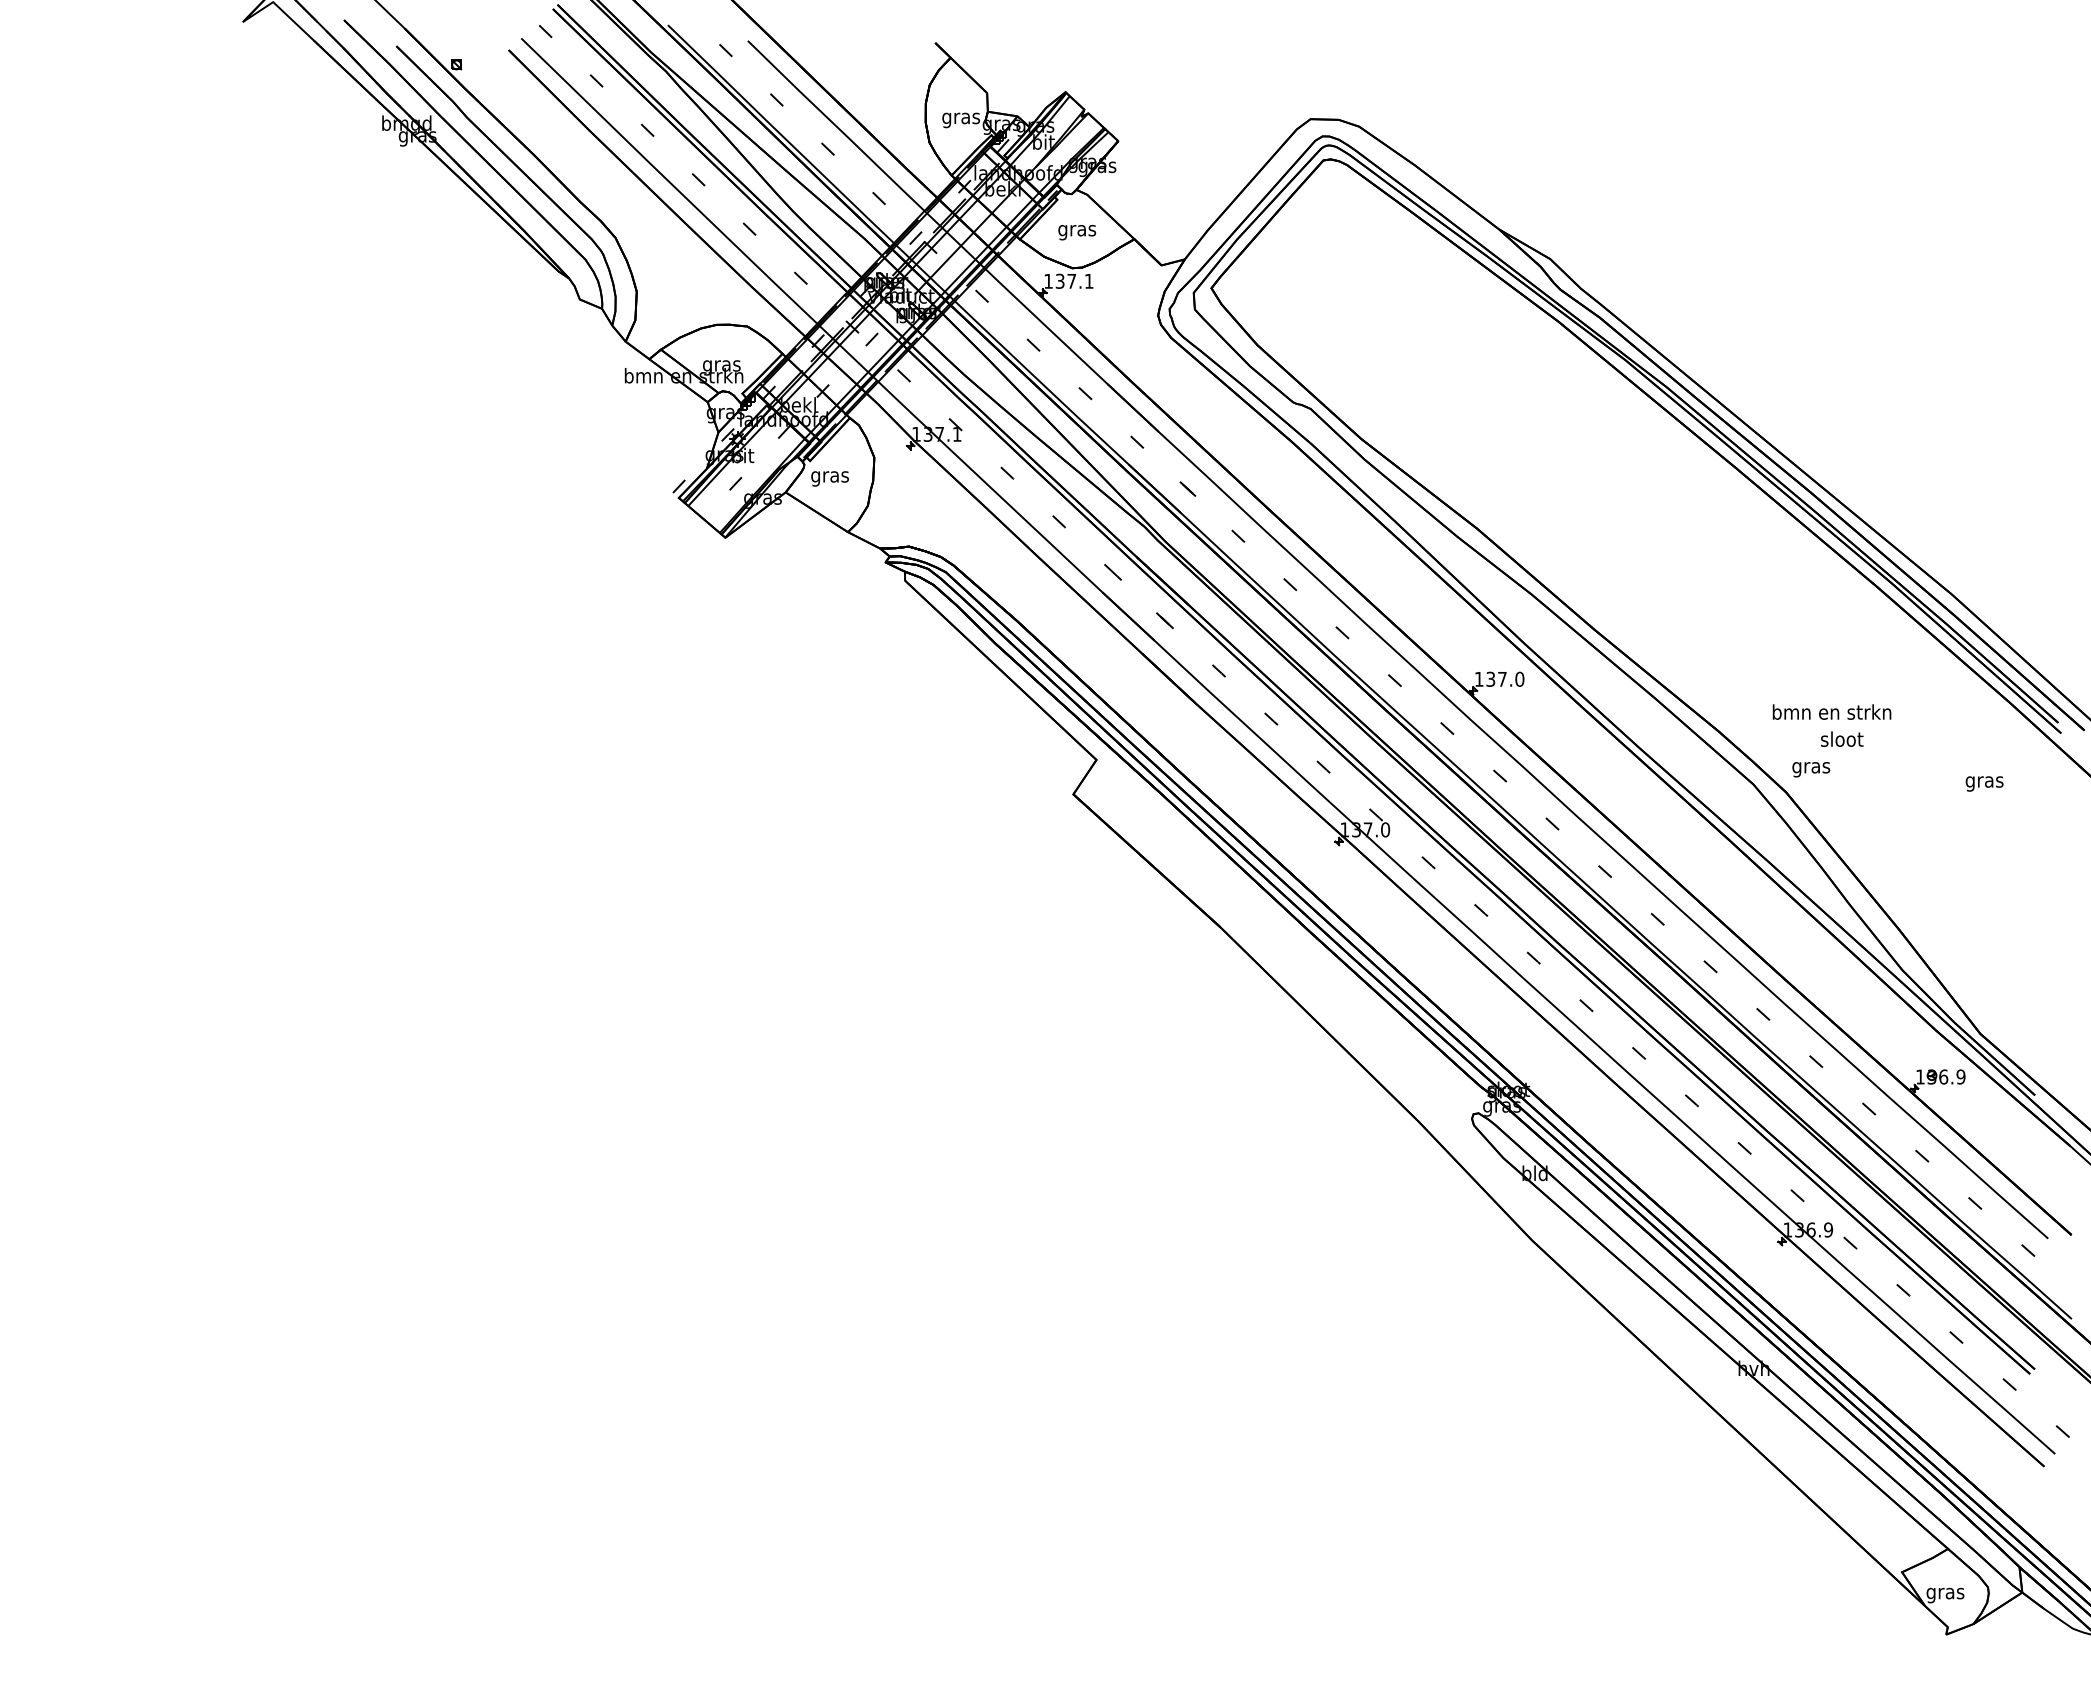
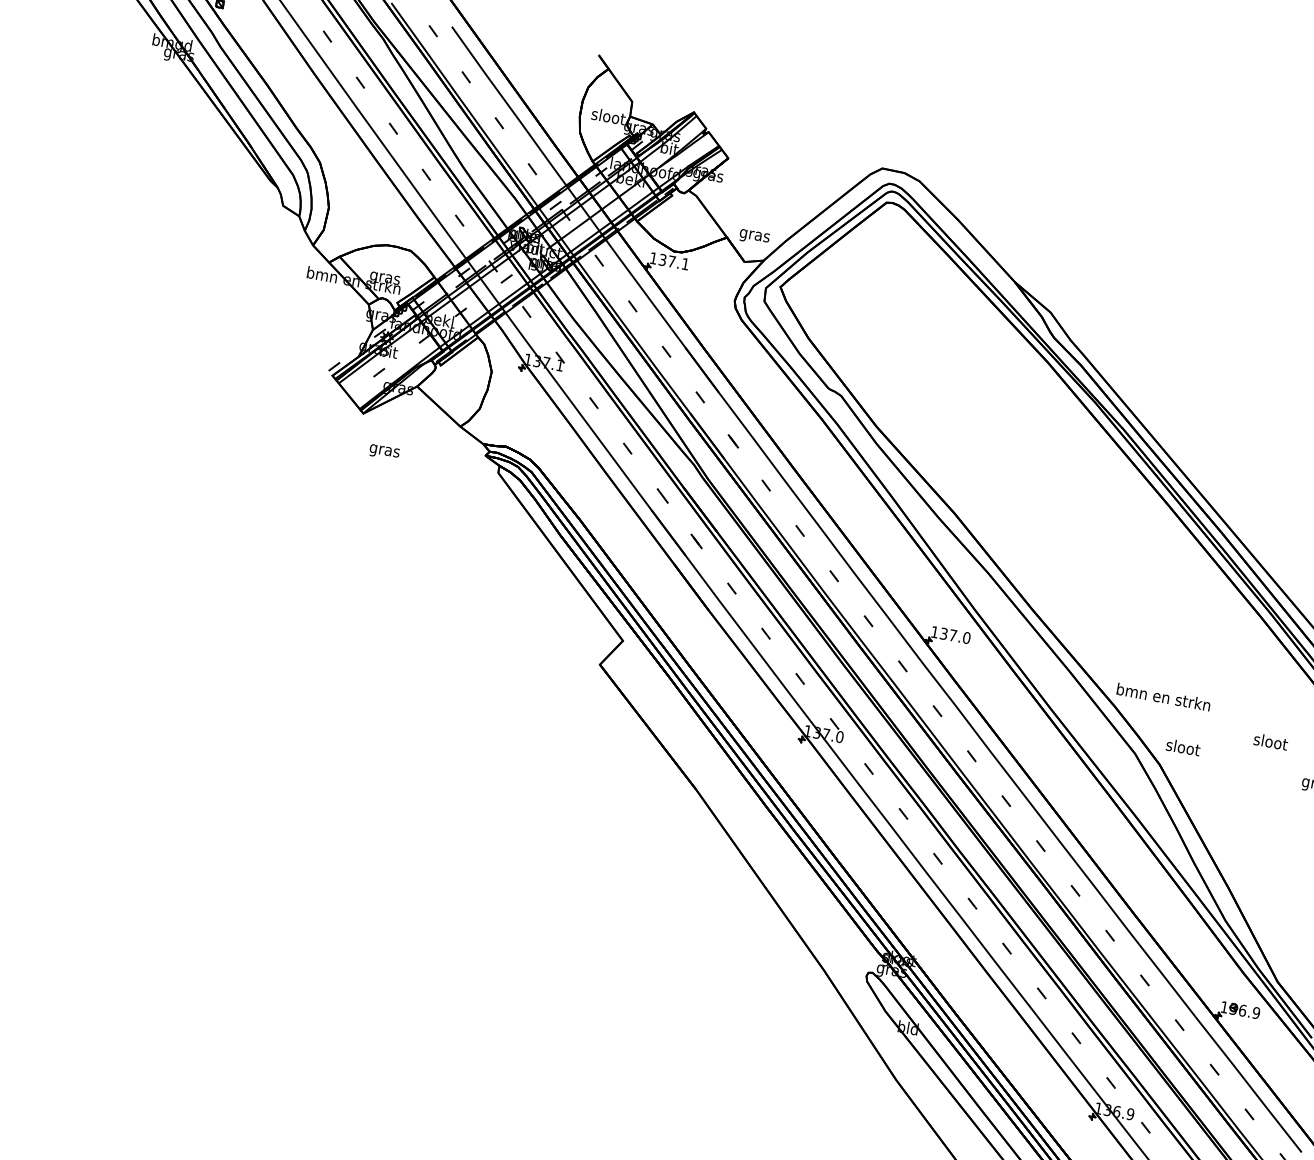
text: (961, 118) -> (608, 118), gras -> sloot
text: (1077, 232) -> (754, 237), moved
text: (829, 478) -> (384, 451), moved
text: (1831, 711) -> (1163, 696), moved
text: (1842, 738) -> (1271, 741), moved
text: (1811, 767) -> (1183, 748), gras -> sloot

